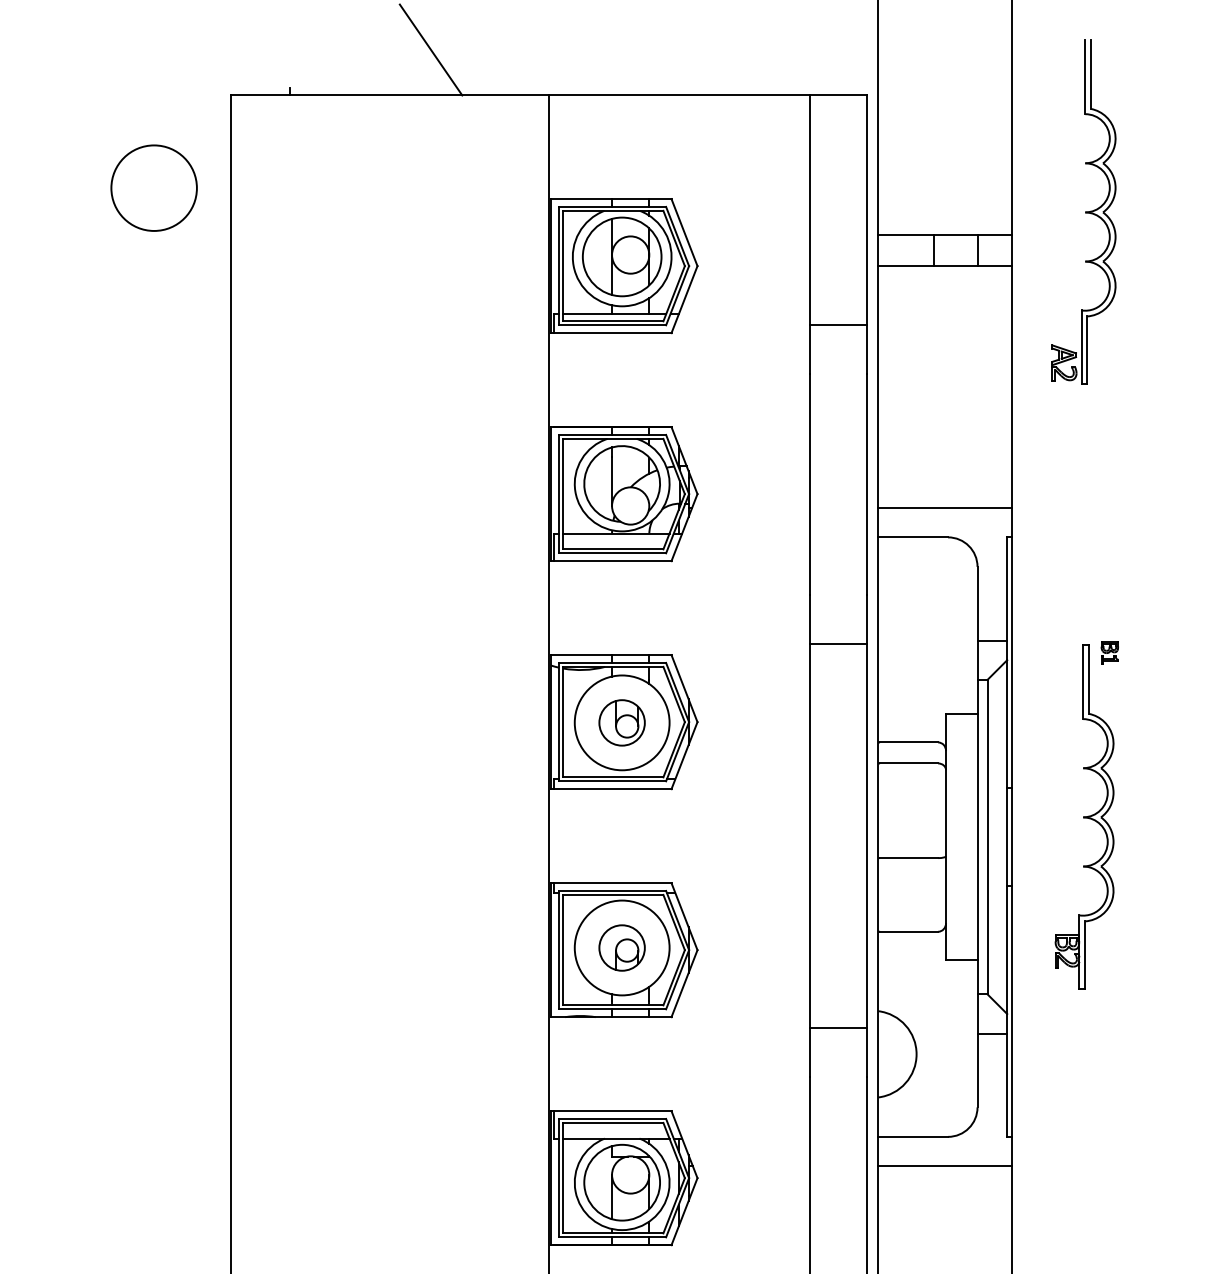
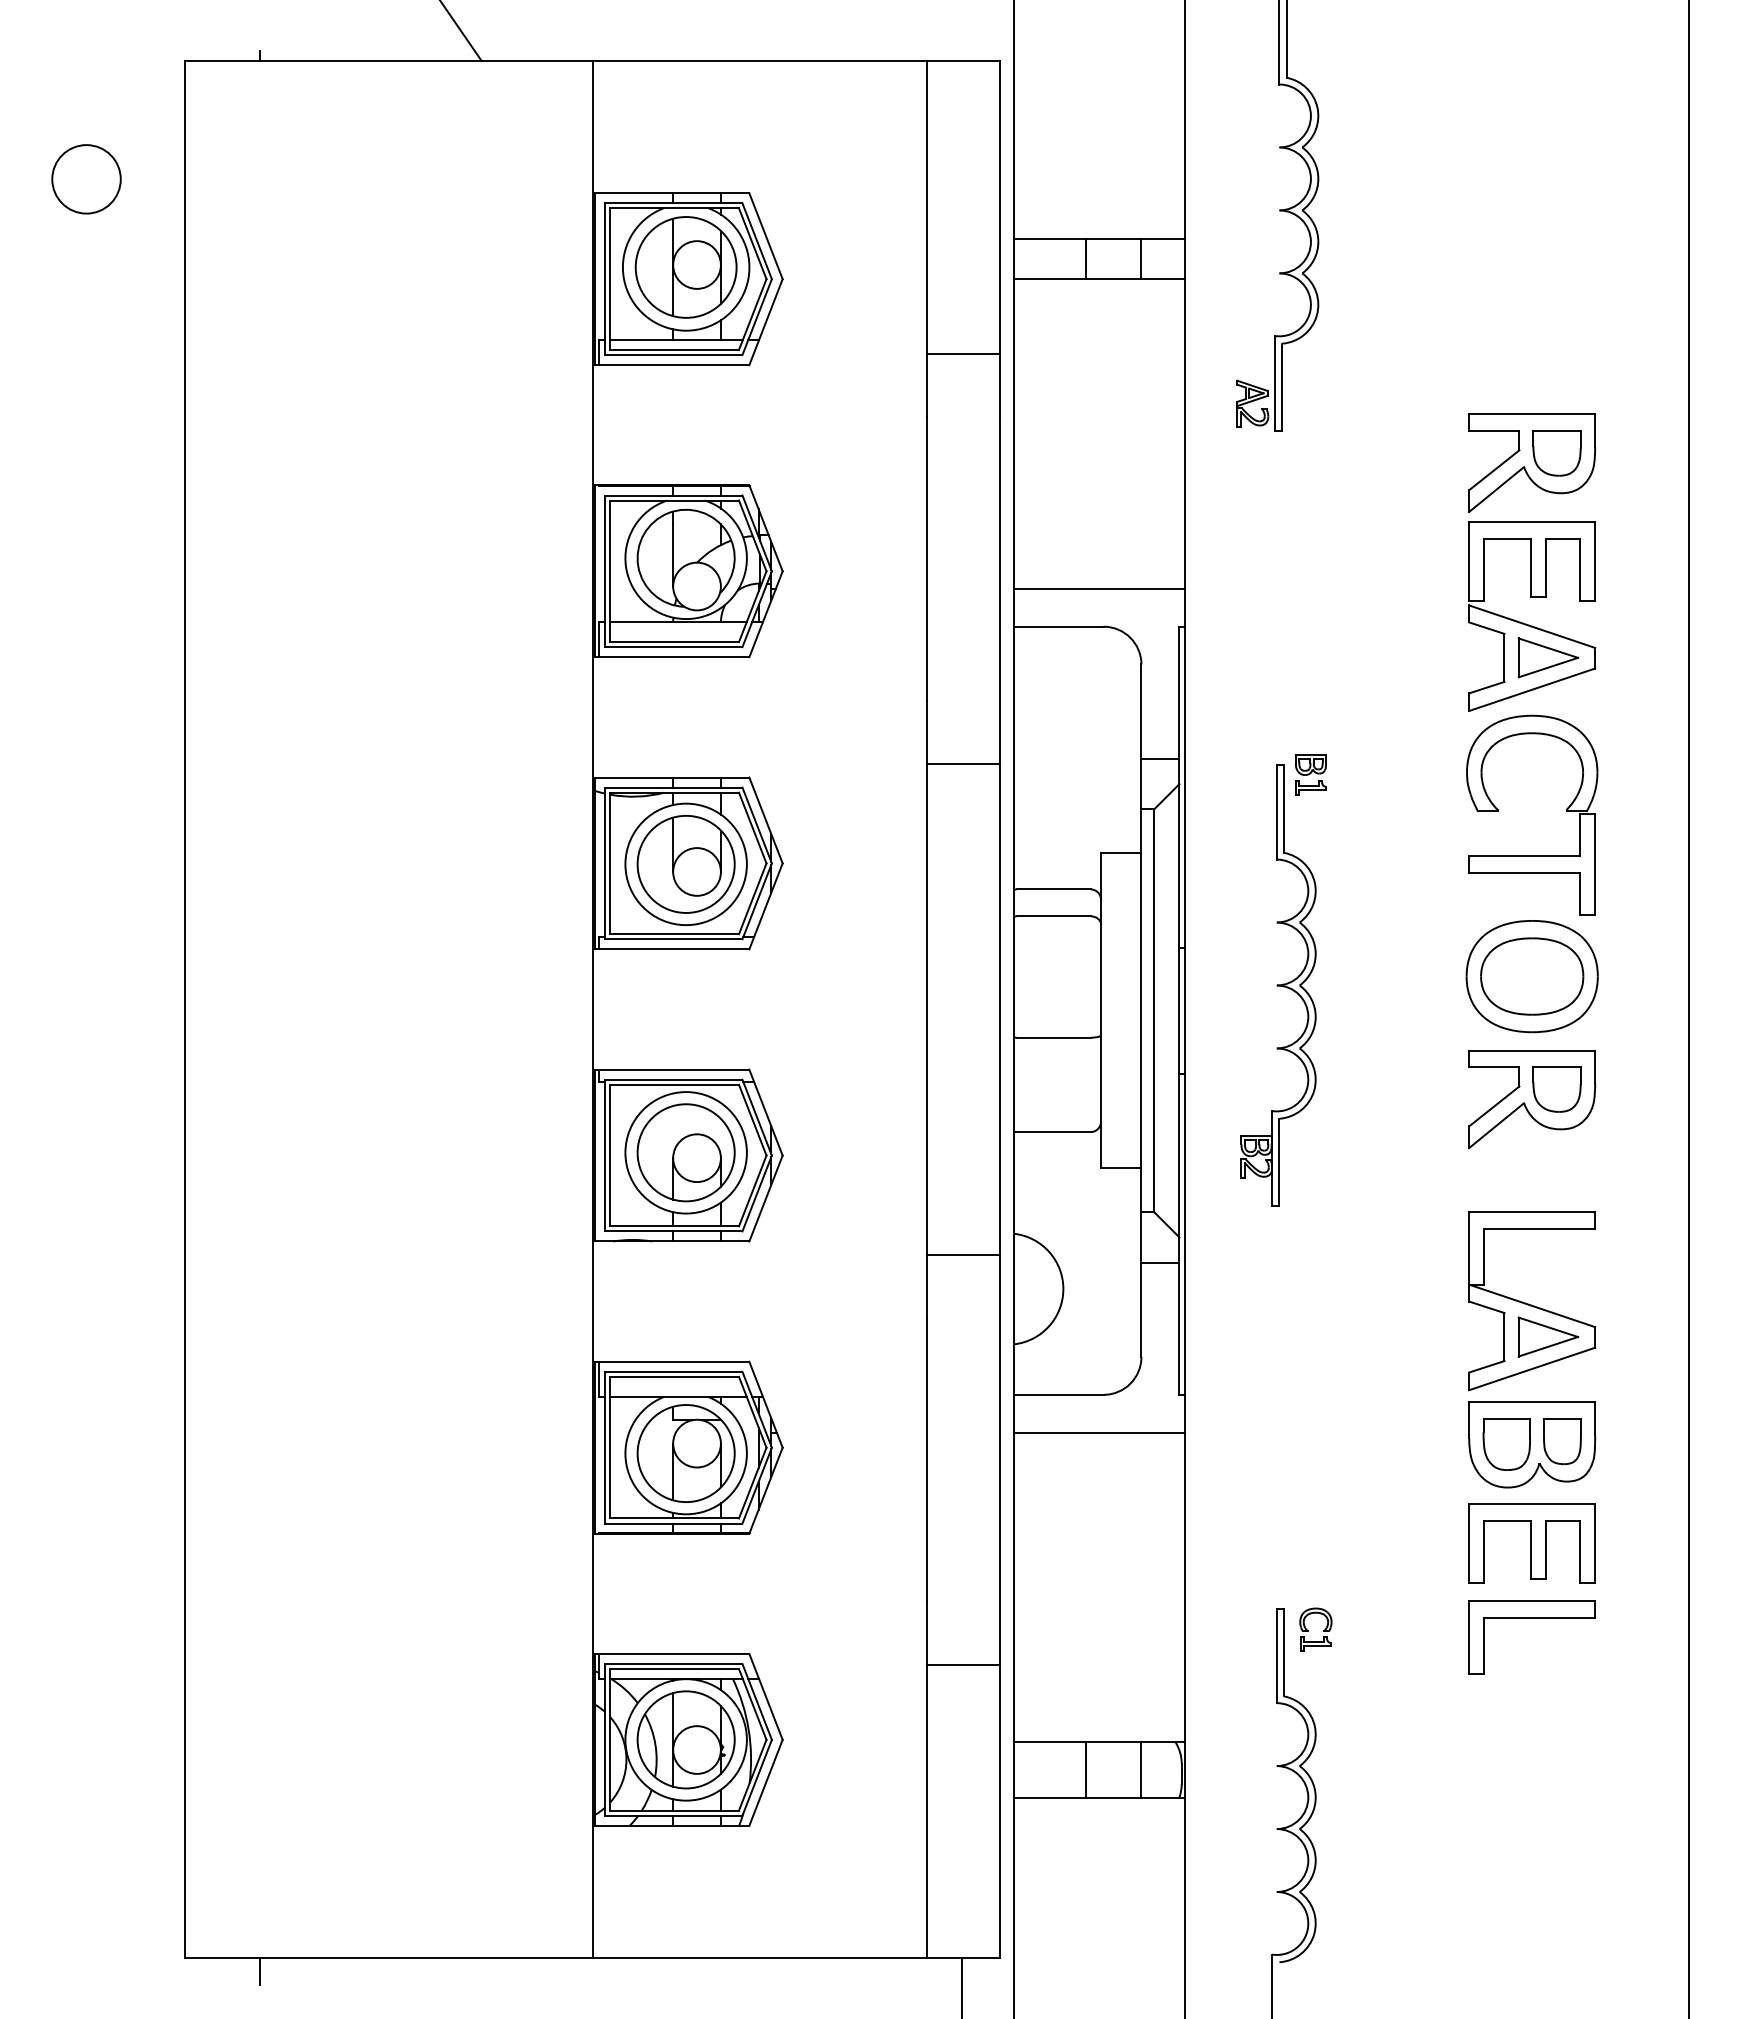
circle: (154, 188) -> (86, 179), size x0.62
part: (1109, 652) -> (1310, 774), size x1.43
part: (621, 722) -> (685, 864), size x1.67
part: (621, 947) -> (685, 1152), size x1.67

